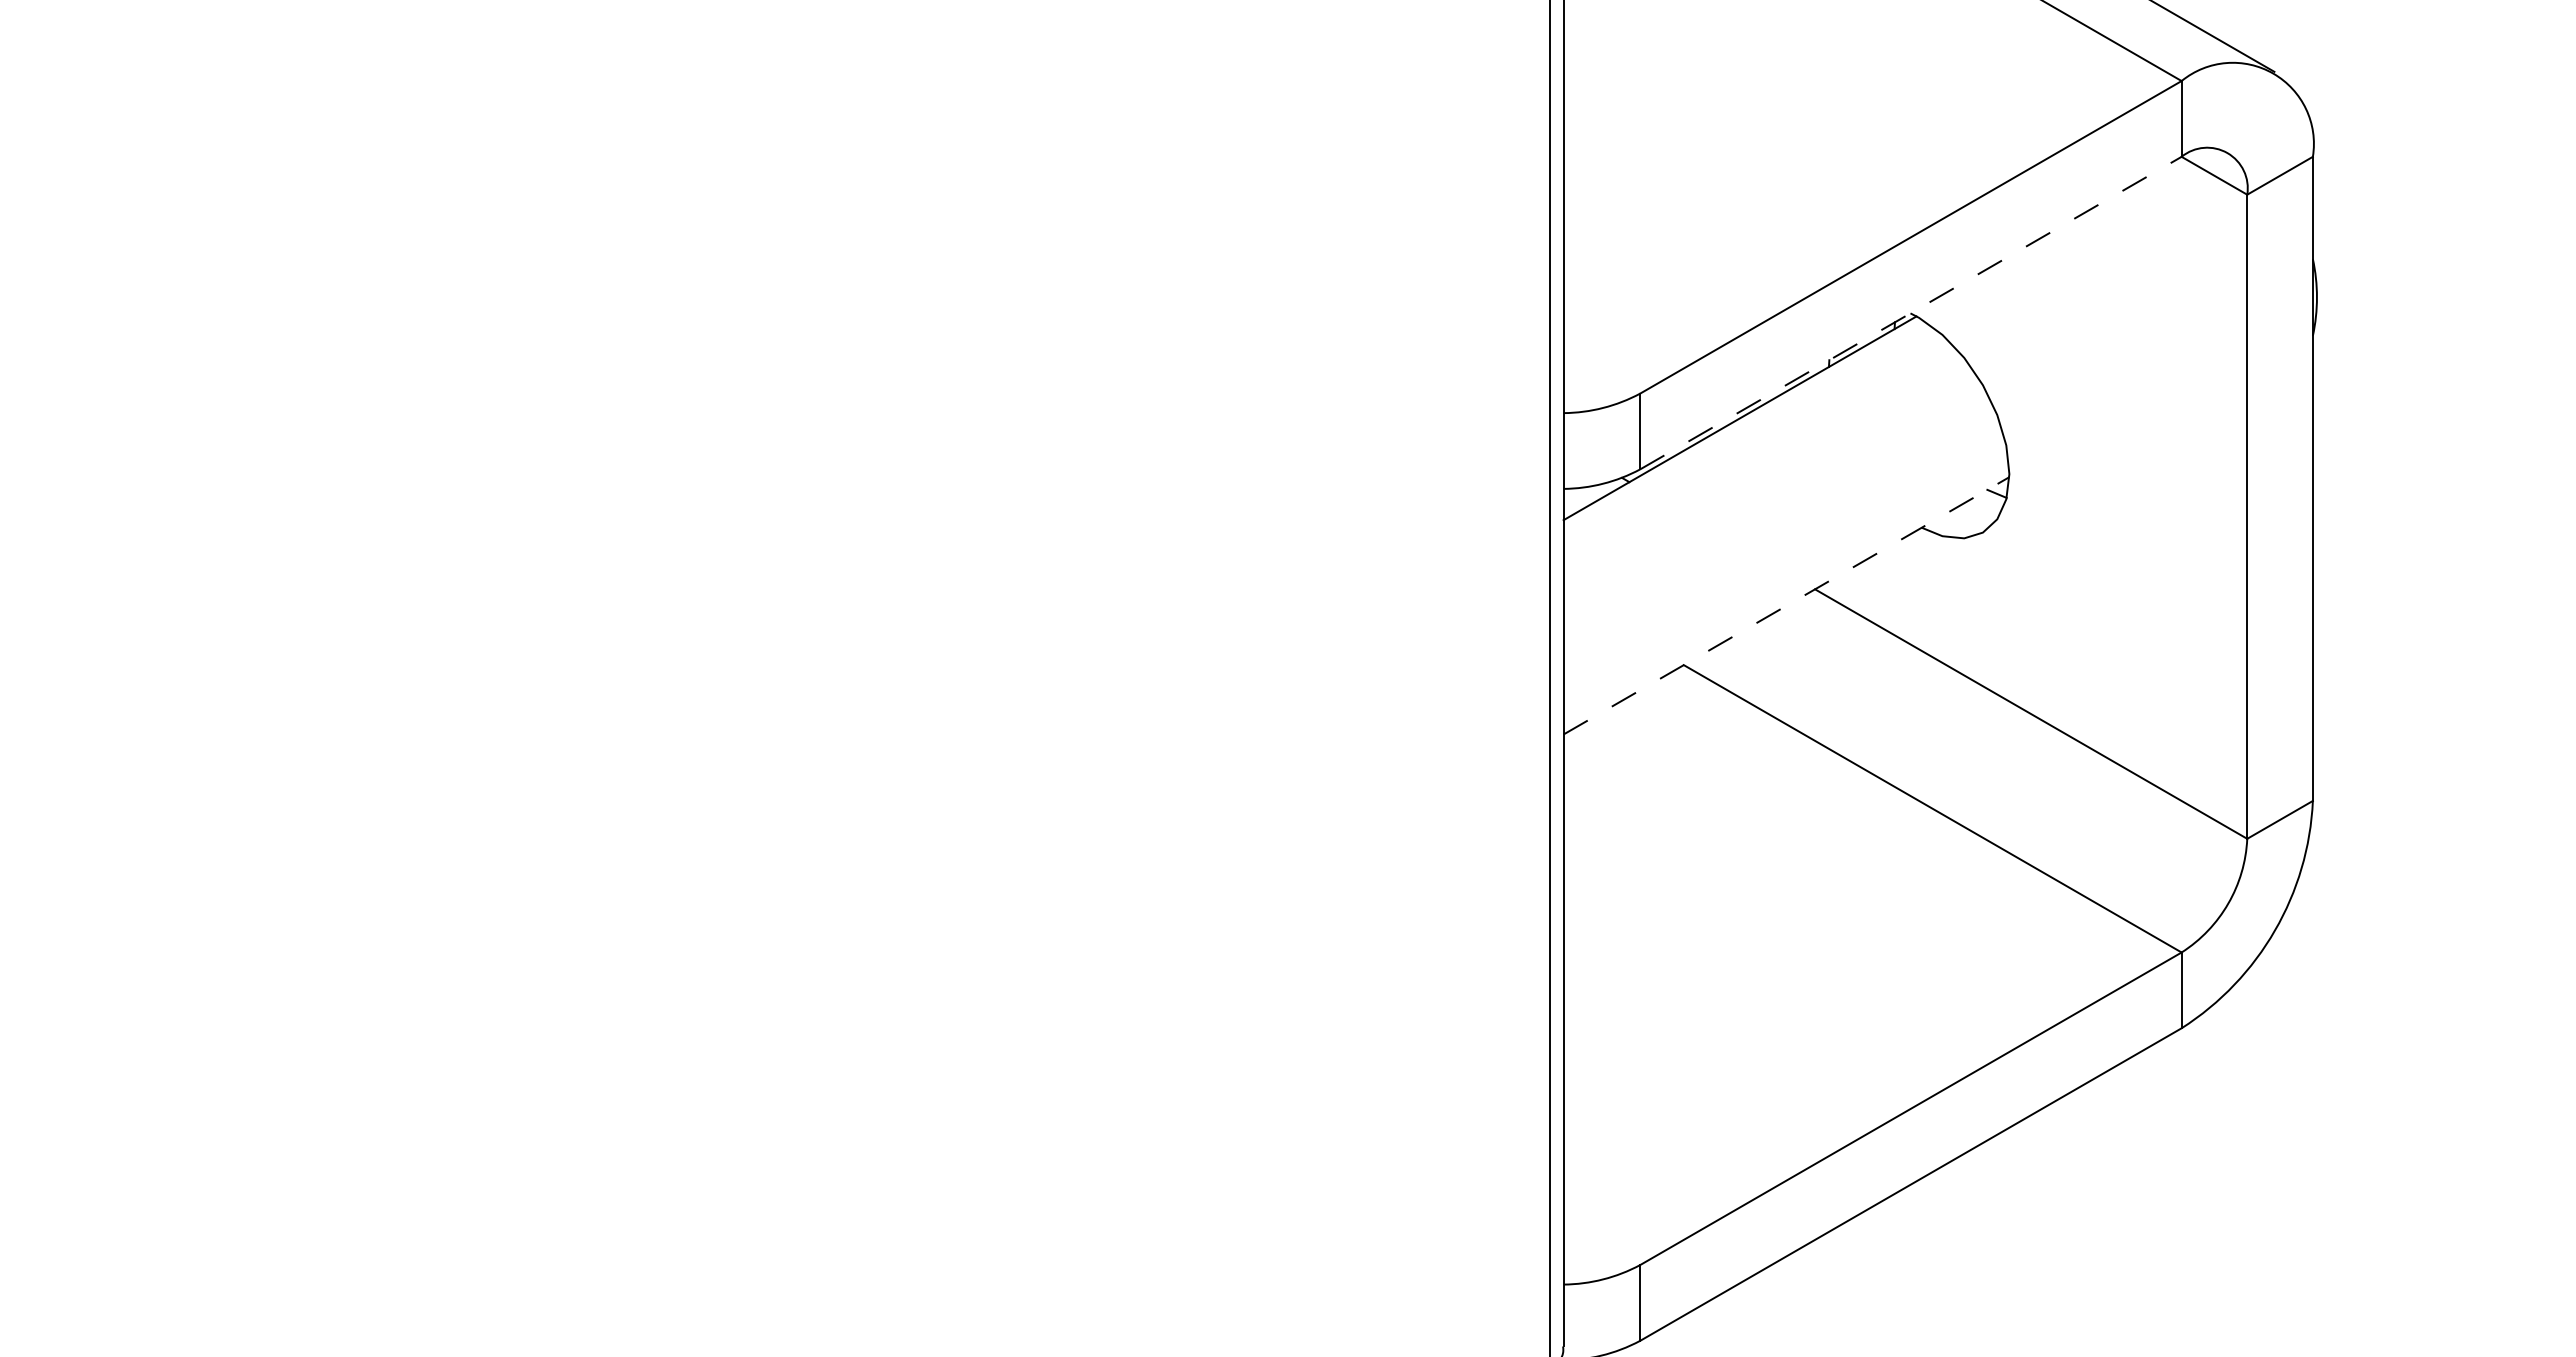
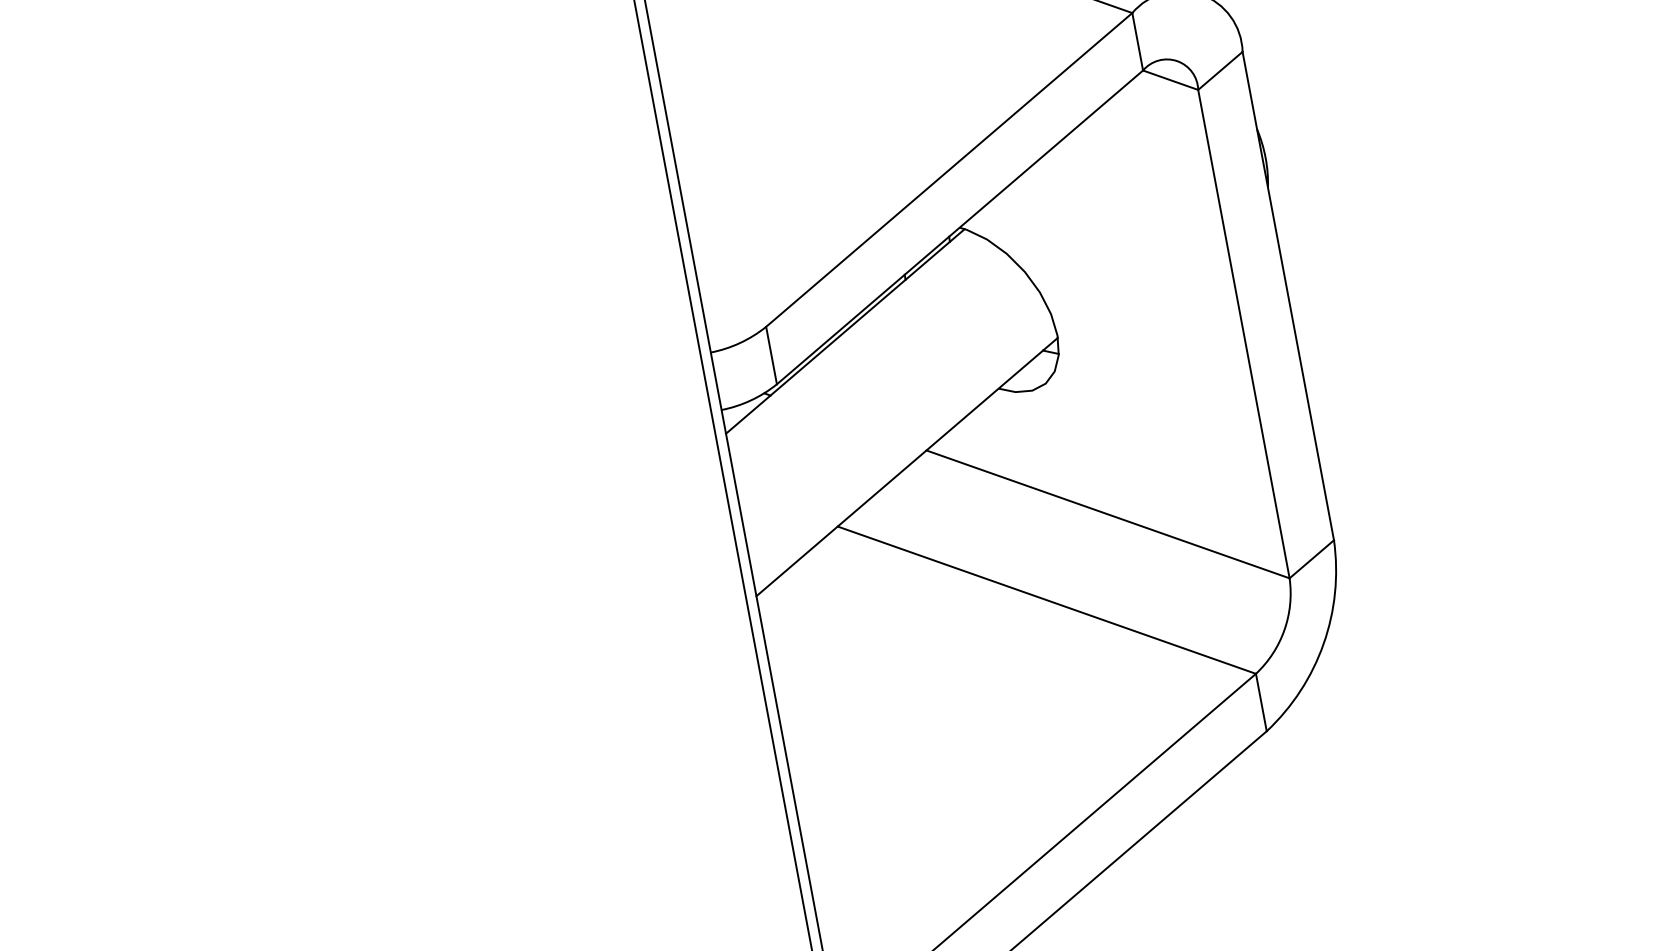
line: (1910, 313) -> (959, 227), dashed -> solid
line: (1786, 605) -> (907, 466), dashed -> solid

